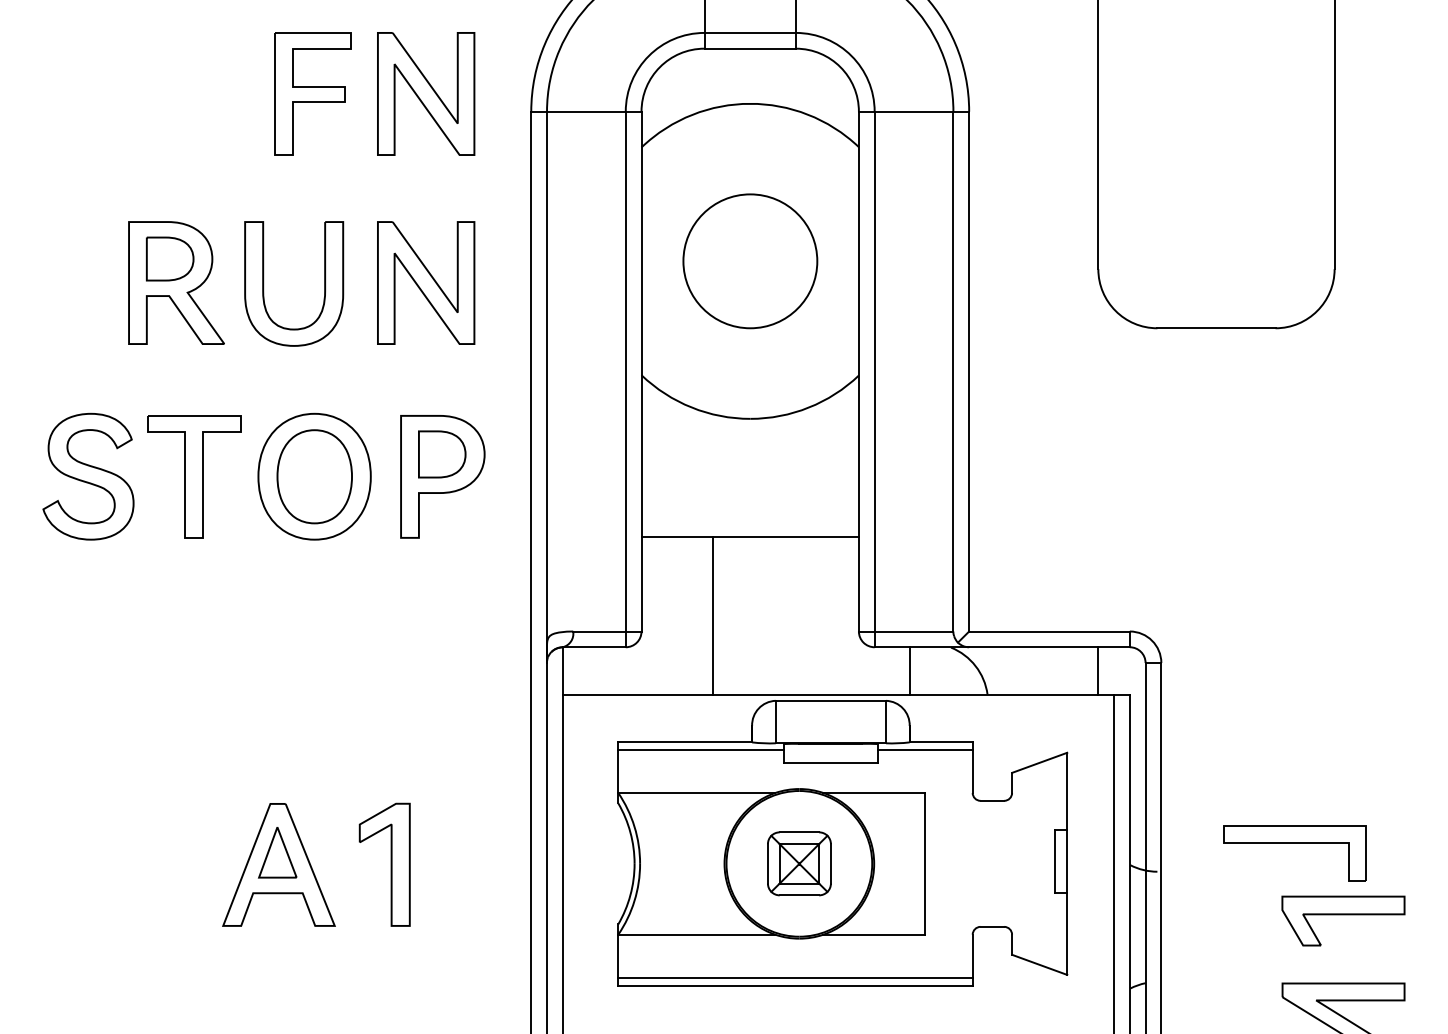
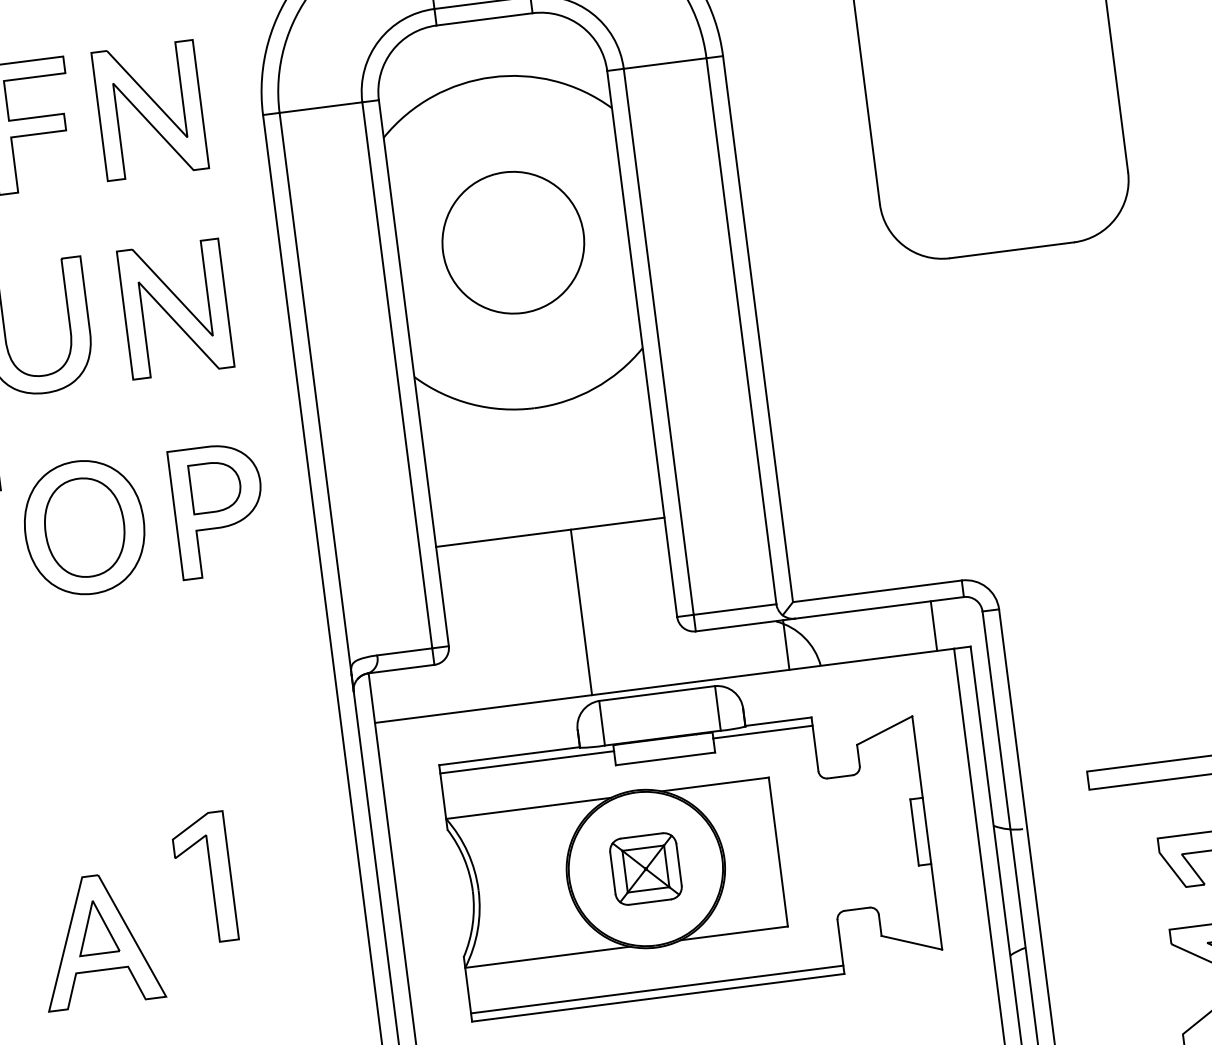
line: (712, 615) -> (581, 612), moved
line: (909, 670) -> (785, 644), moved
part: (384, 864) -> (204, 878), moved

